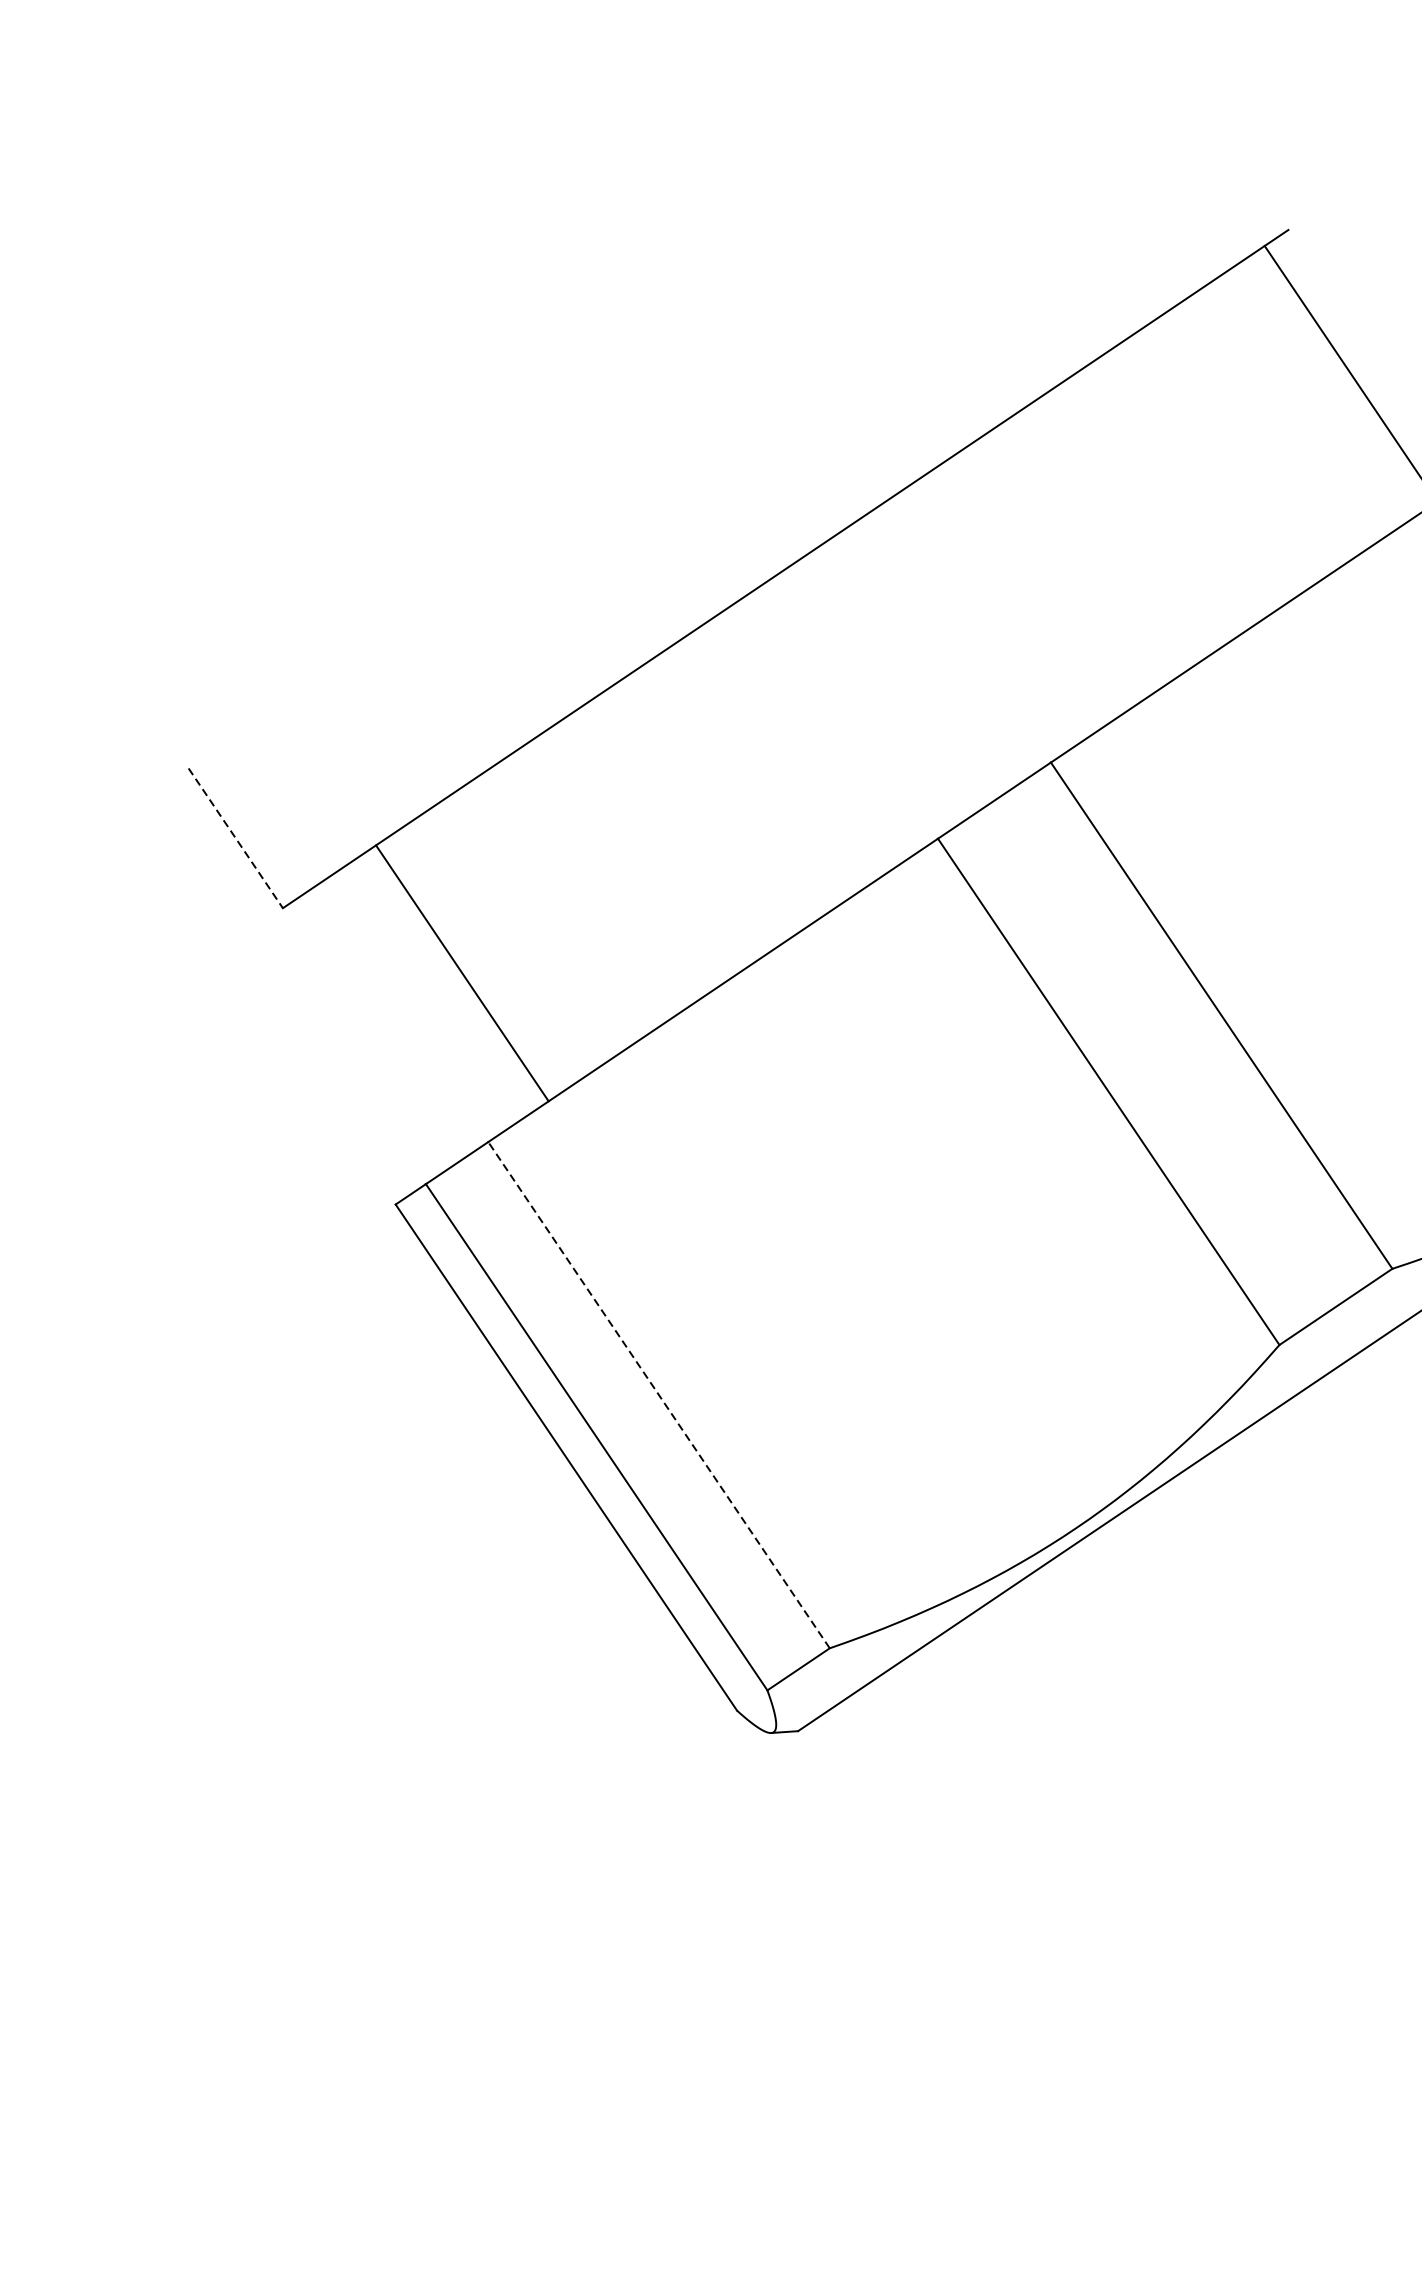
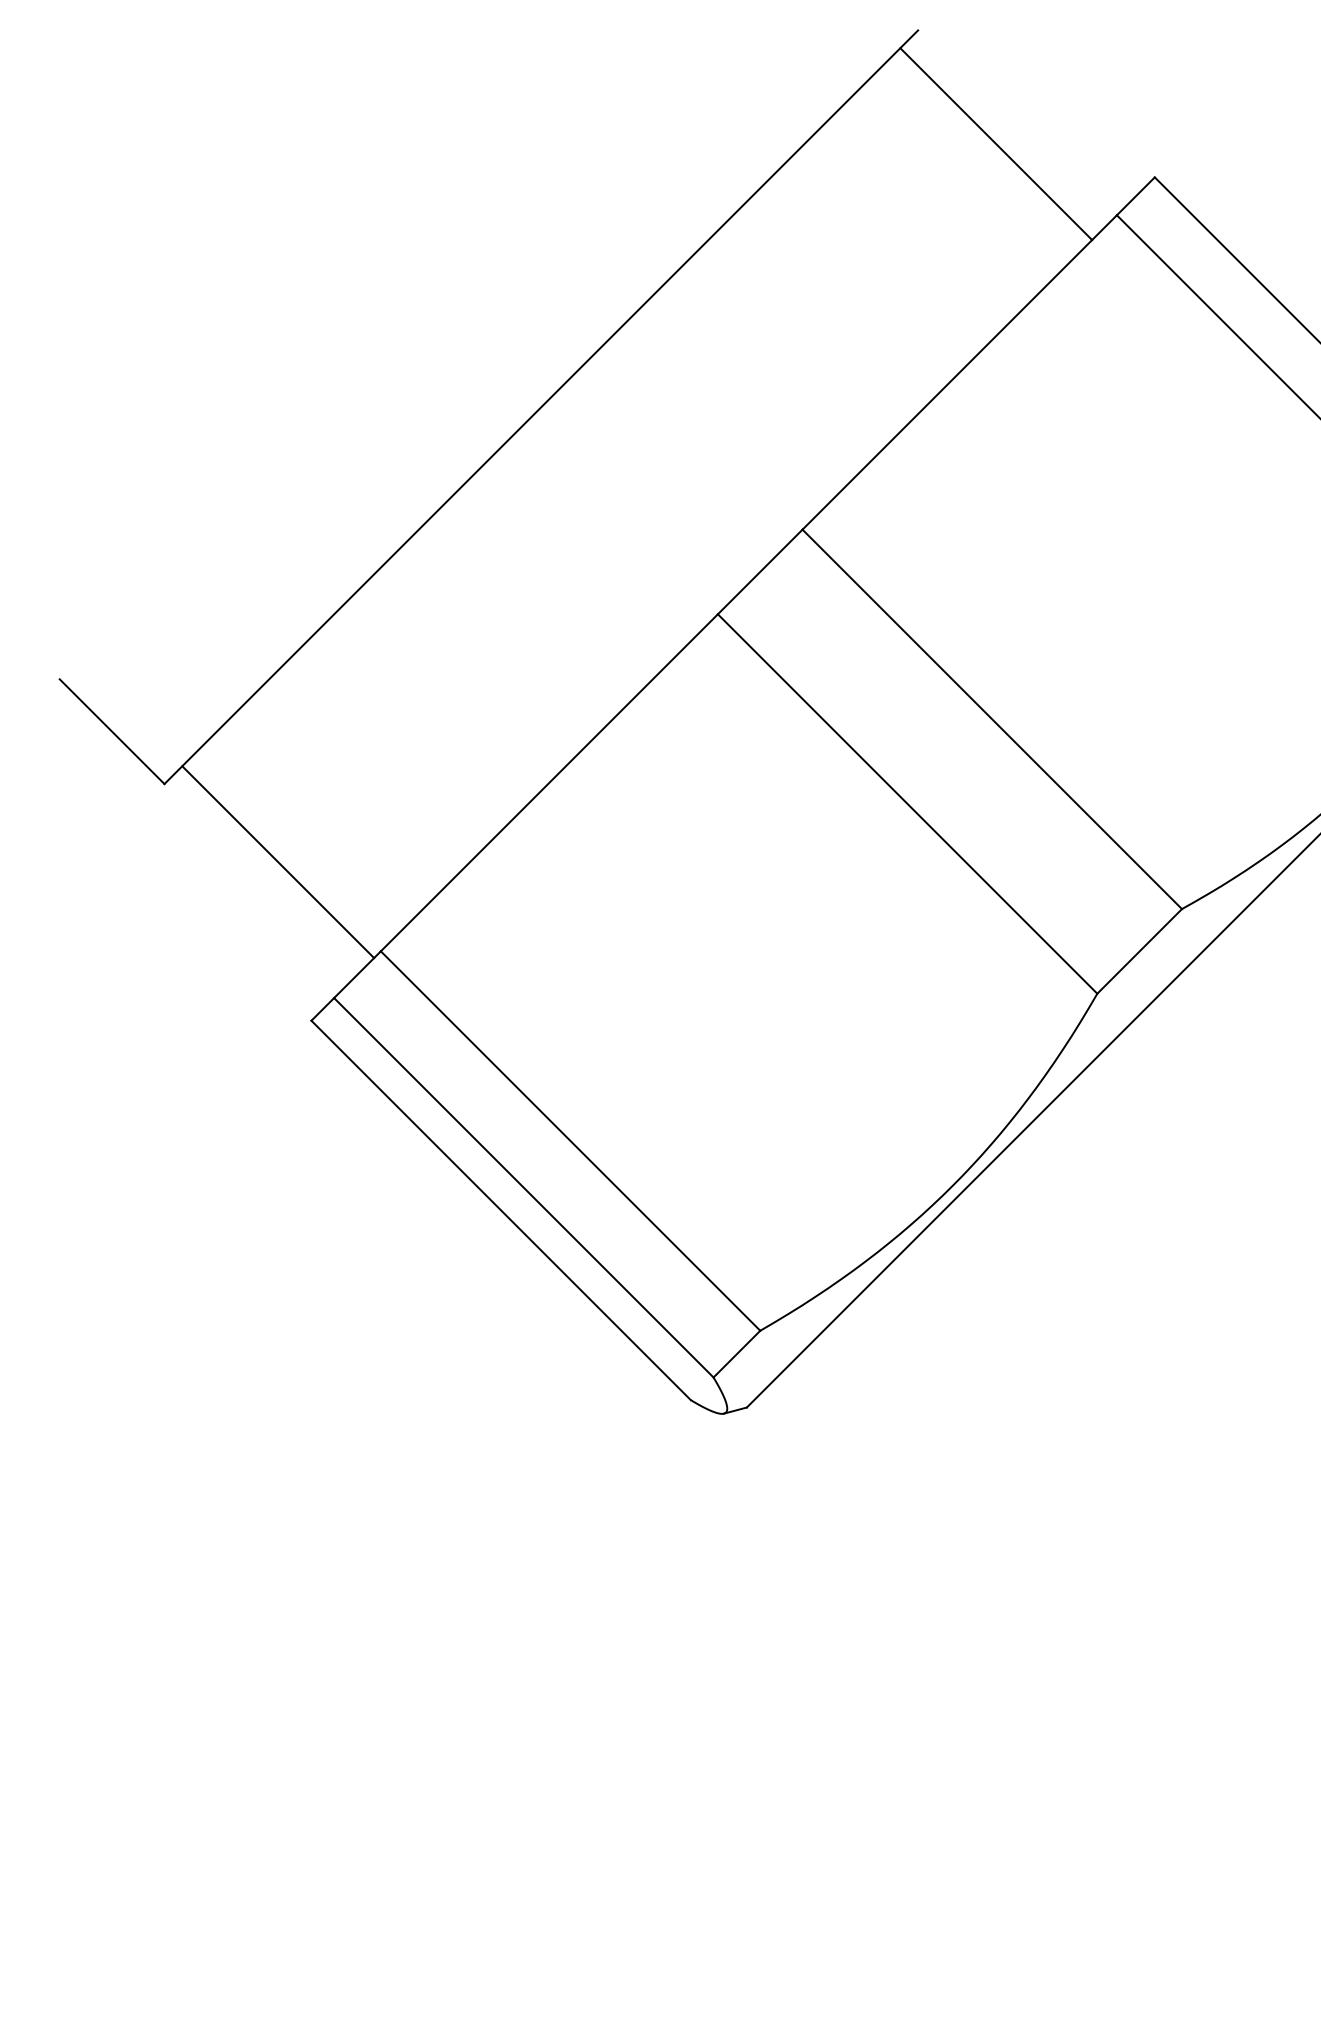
line: (236, 839) -> (112, 732), dashed -> solid
line: (462, 973) -> (278, 862), moved
line: (659, 1394) -> (570, 1140), dashed -> solid

